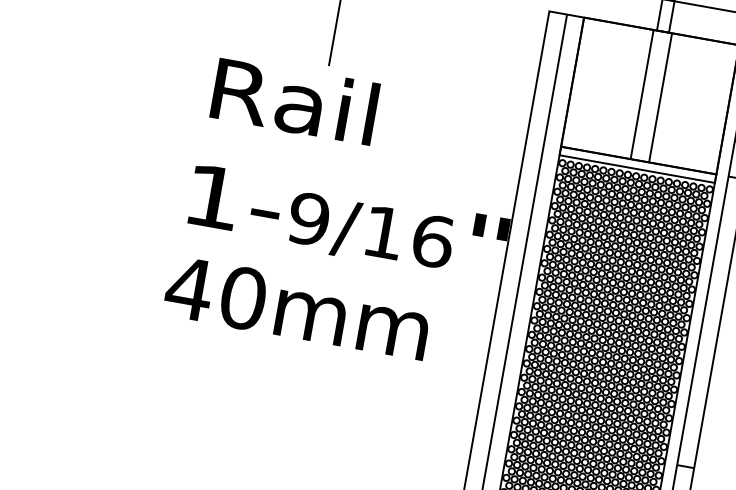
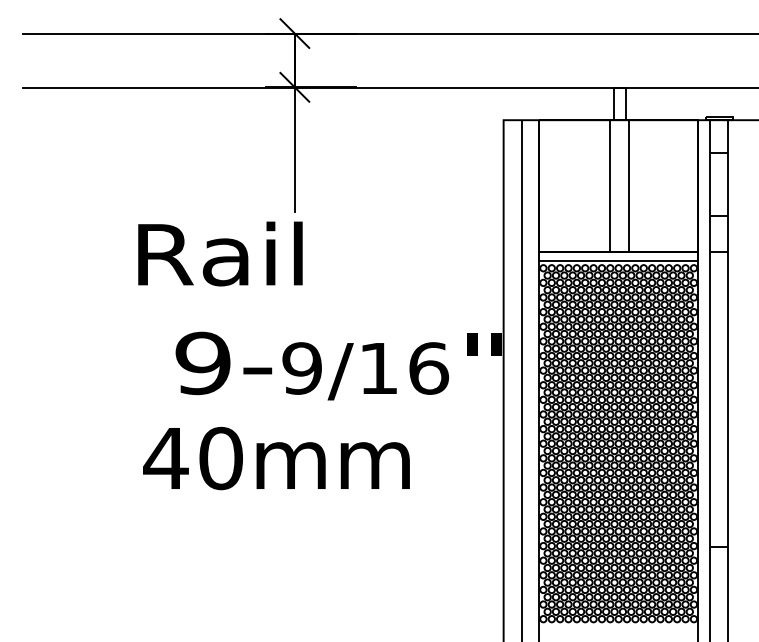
text: (295, 100) -> (220, 253), moved
text: (212, 196) -> (202, 363), 1- -> 9-
text: (297, 308) -> (276, 458), moved

